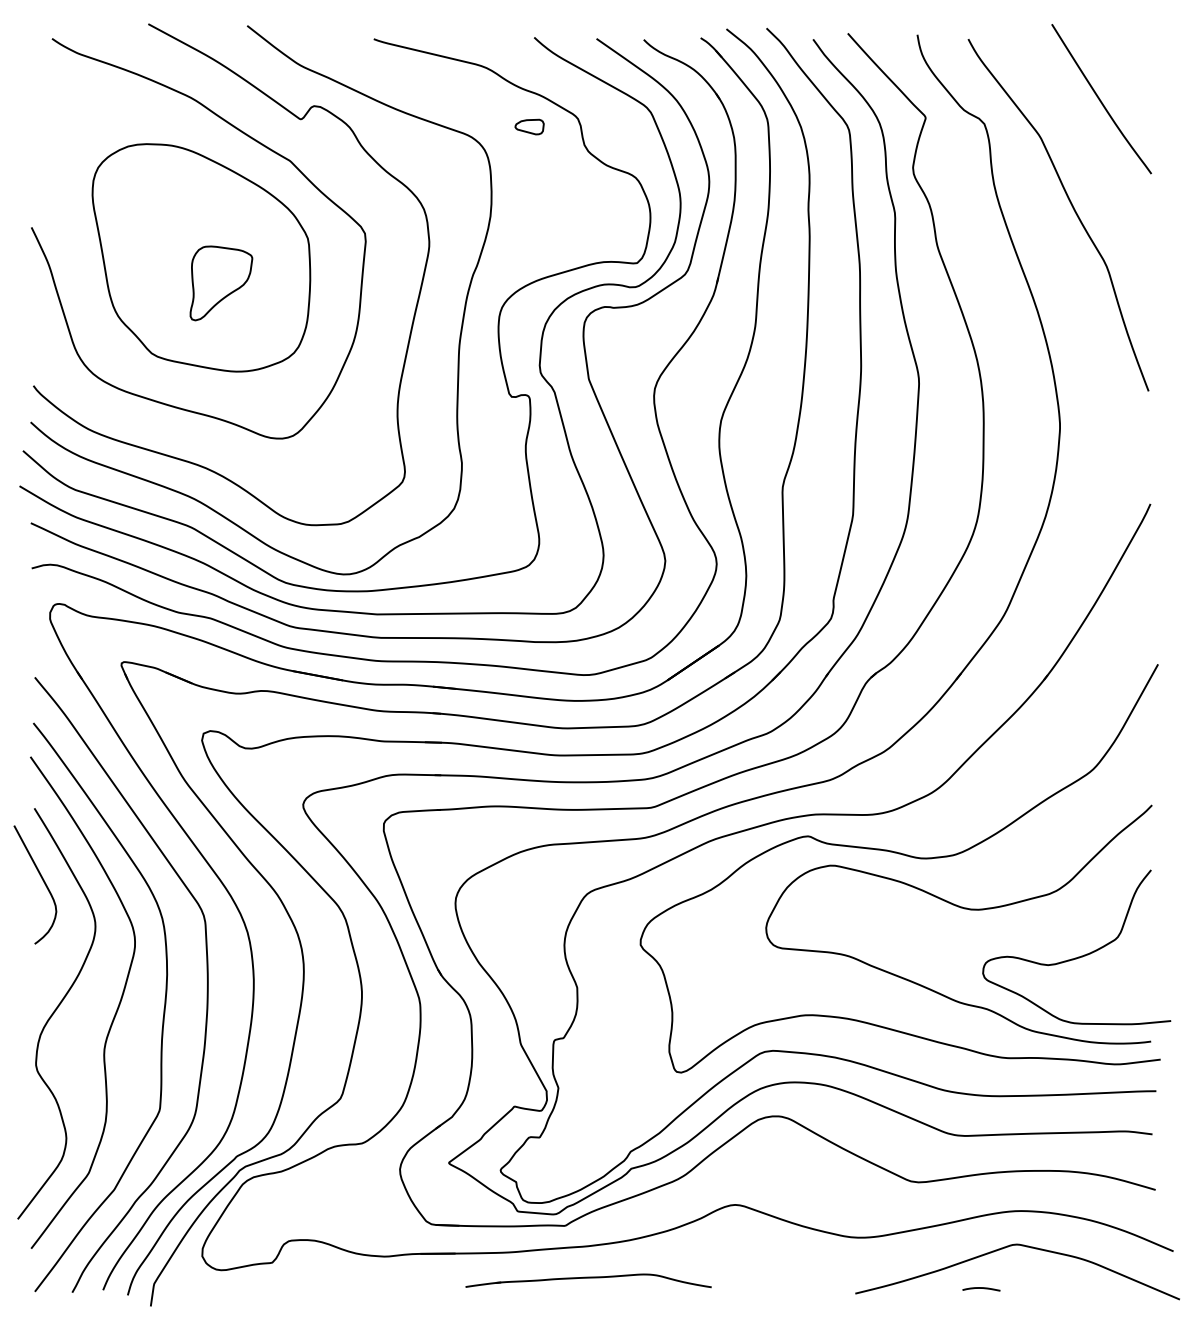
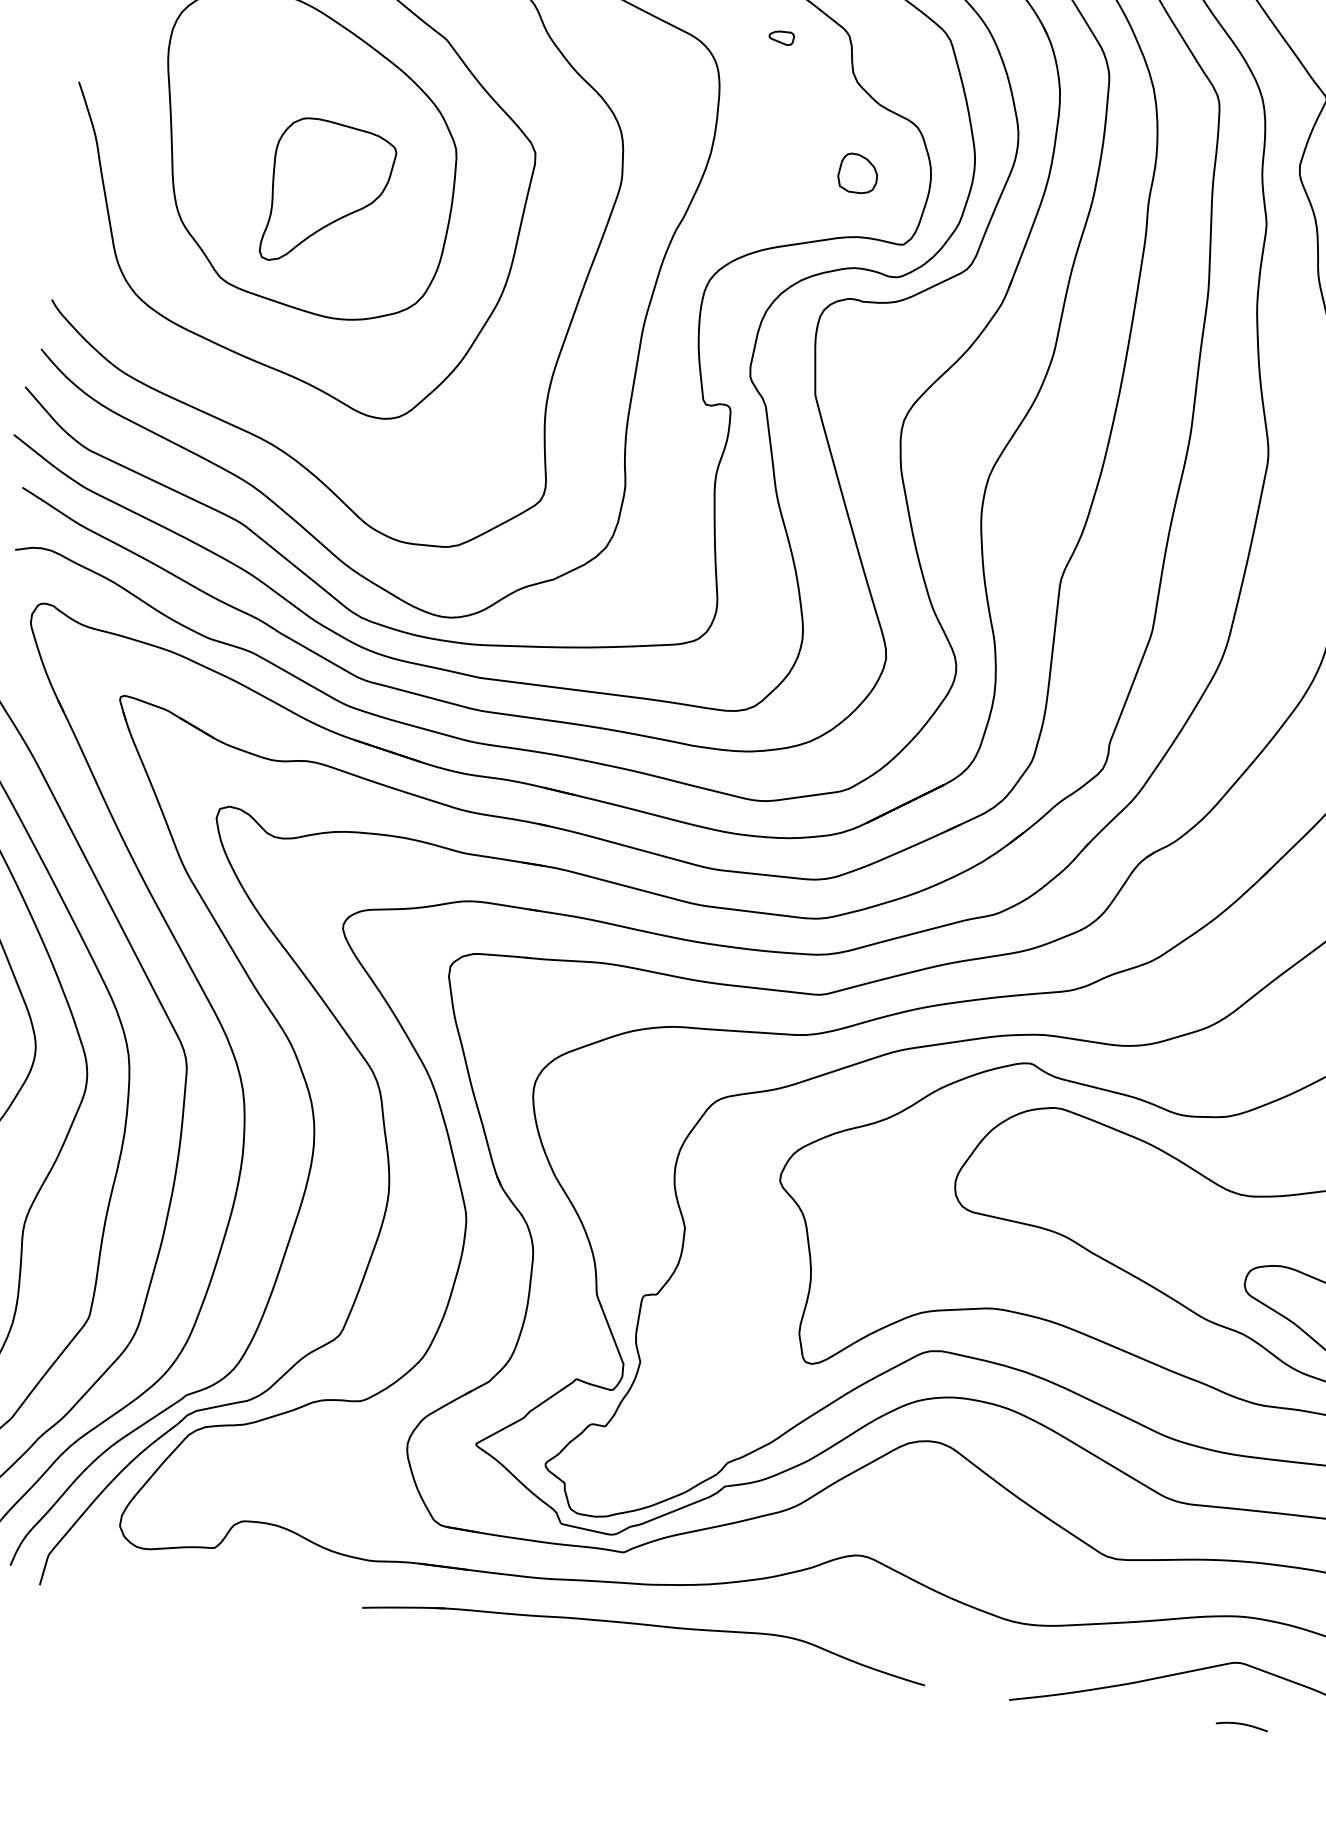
part: (529, 126) -> (781, 36), size x0.62
part: (597, 216) -> (857, 173), added
part: (221, 283) -> (329, 194), size x1.43
part: (588, 1280) -> (645, 1631), size x1.67
curve: (981, 1288) -> (1242, 1724), moved

